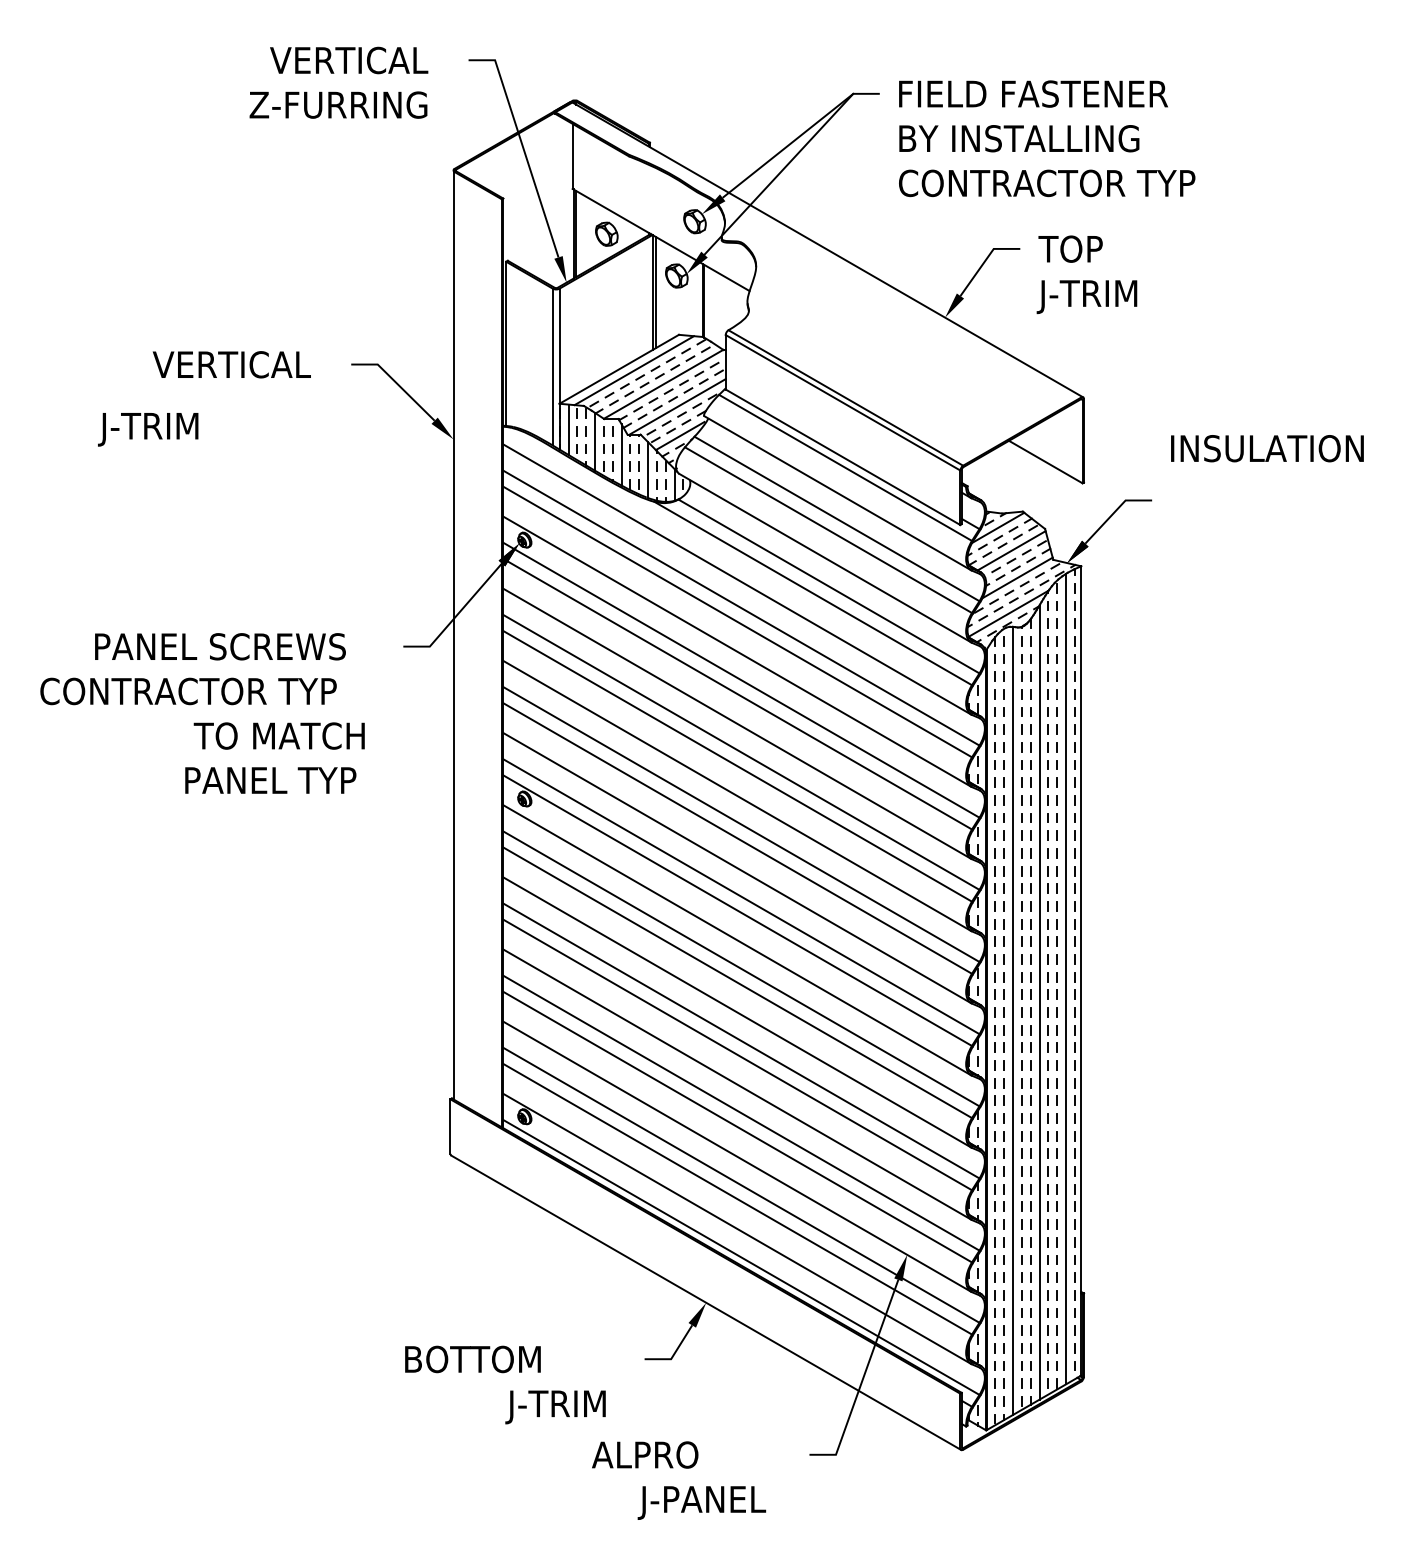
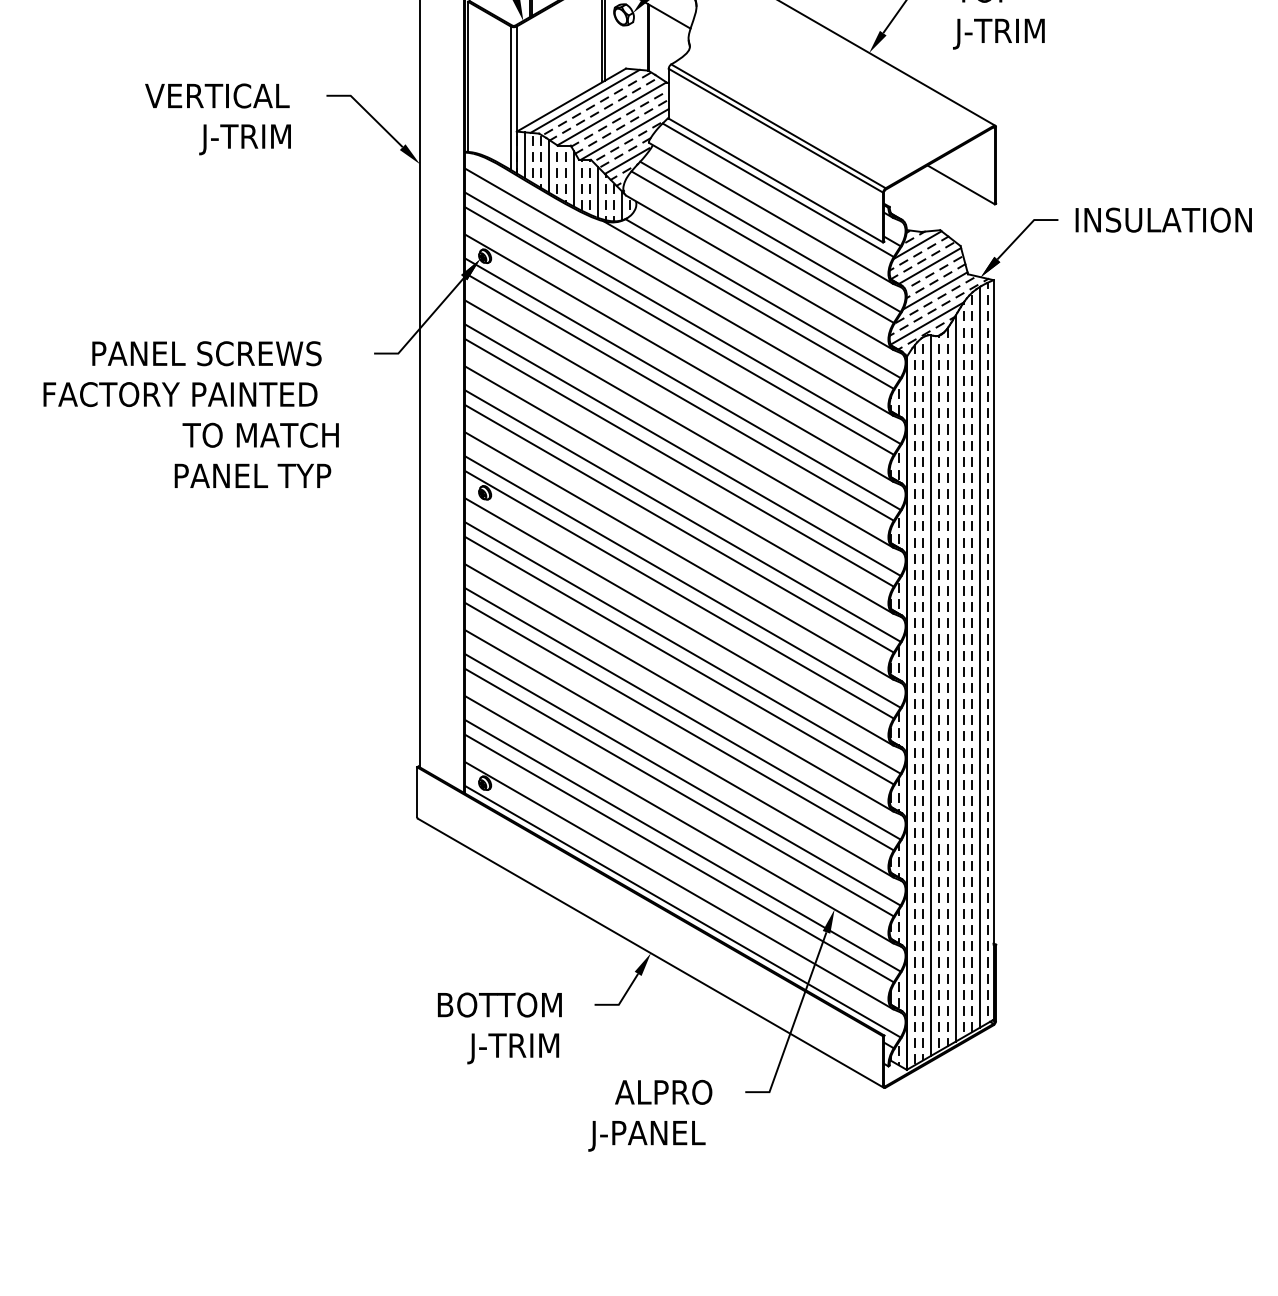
text: (148, 429) -> (245, 139), moved
text: (1267, 448) -> (1163, 220), moved
text: (190, 691) -> (179, 394), CONTRACTOR TYP -> FACTORY PAINTED
text: (472, 1359) -> (499, 1005), moved
text: (645, 1454) -> (663, 1091), moved

